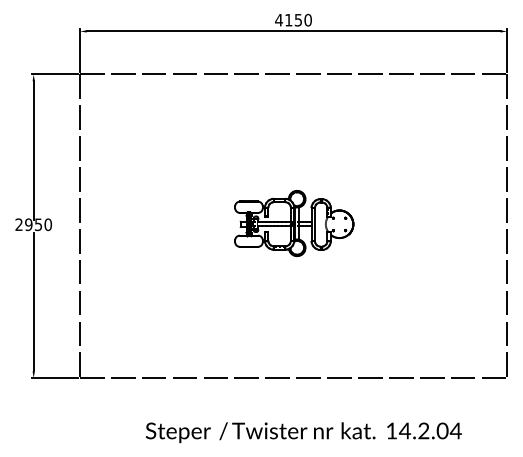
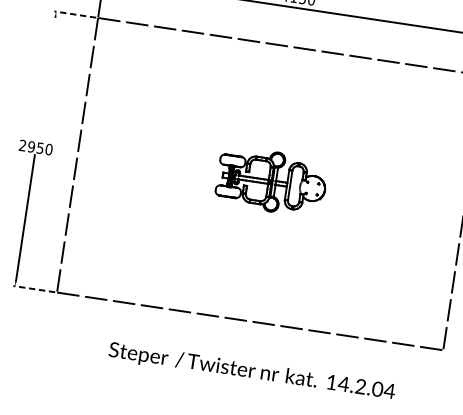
line: (54, 74) -> (75, 14), solid -> dashed
line: (33, 150) -> (45, 80), removed
line: (54, 378) -> (33, 289), solid -> dashed

